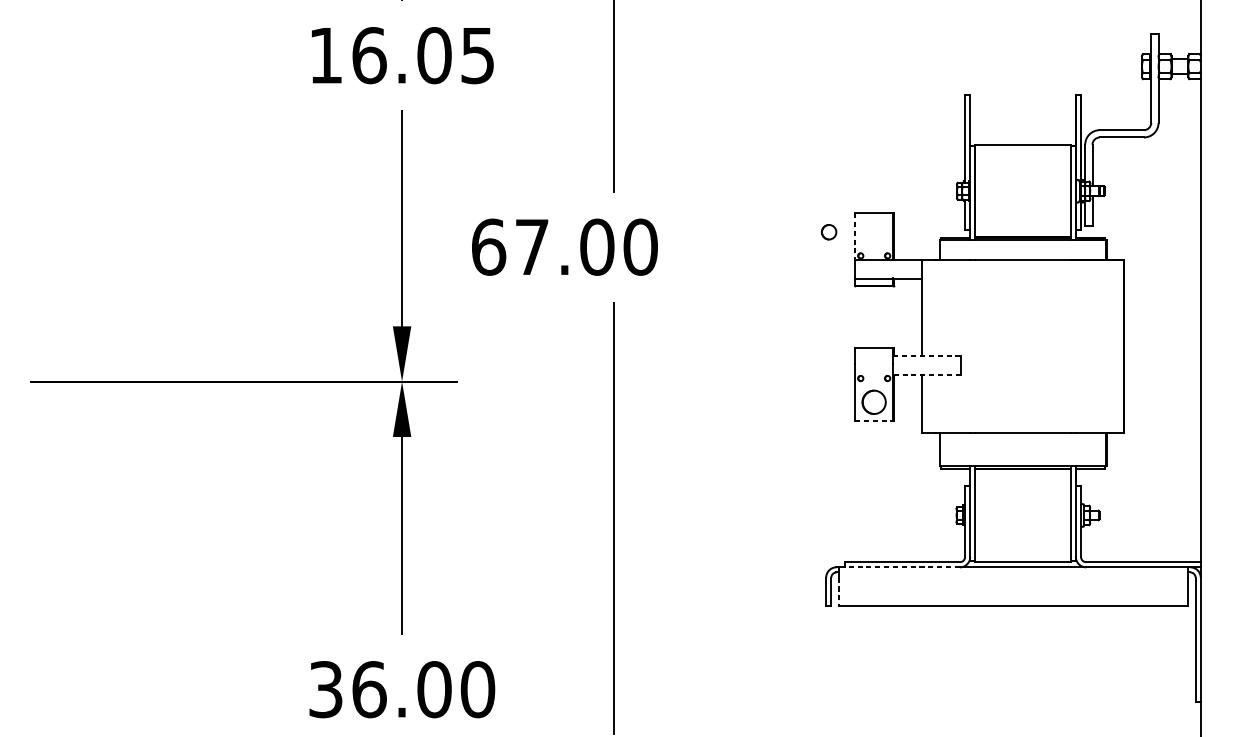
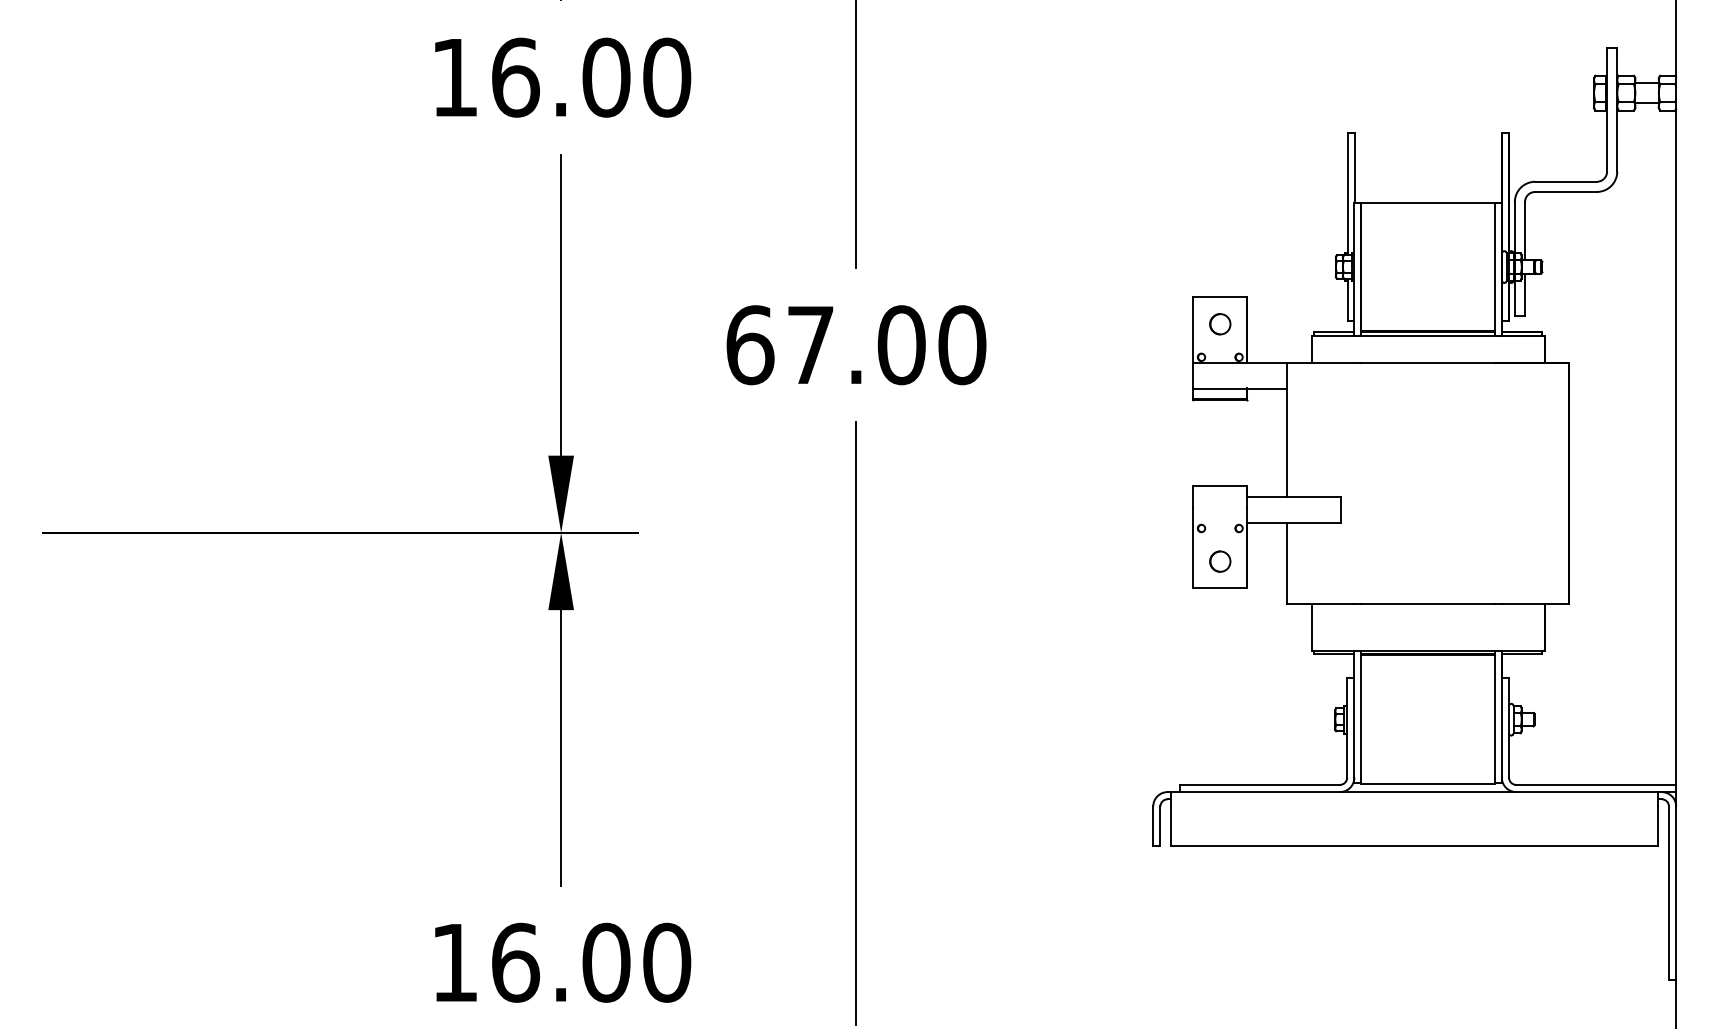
text: (478, 55) -> (667, 77), 16.05 -> 16.00
circle: (829, 232) -> (1220, 324), moved
line: (855, 235) -> (1193, 329), dashed -> solid
text: (564, 247) -> (856, 345), moved
line: (927, 355) -> (1294, 496), dashed -> solid
line: (927, 374) -> (1294, 523), dashed -> solid
circle: (874, 402) -> (1220, 561), size x0.62
line: (874, 421) -> (1220, 588), dashed -> solid
line: (903, 567) -> (1260, 792), dashed -> solid
line: (839, 591) -> (1171, 826), dashed -> solid
text: (325, 689) -> (454, 962), 36.00 -> 16.00

